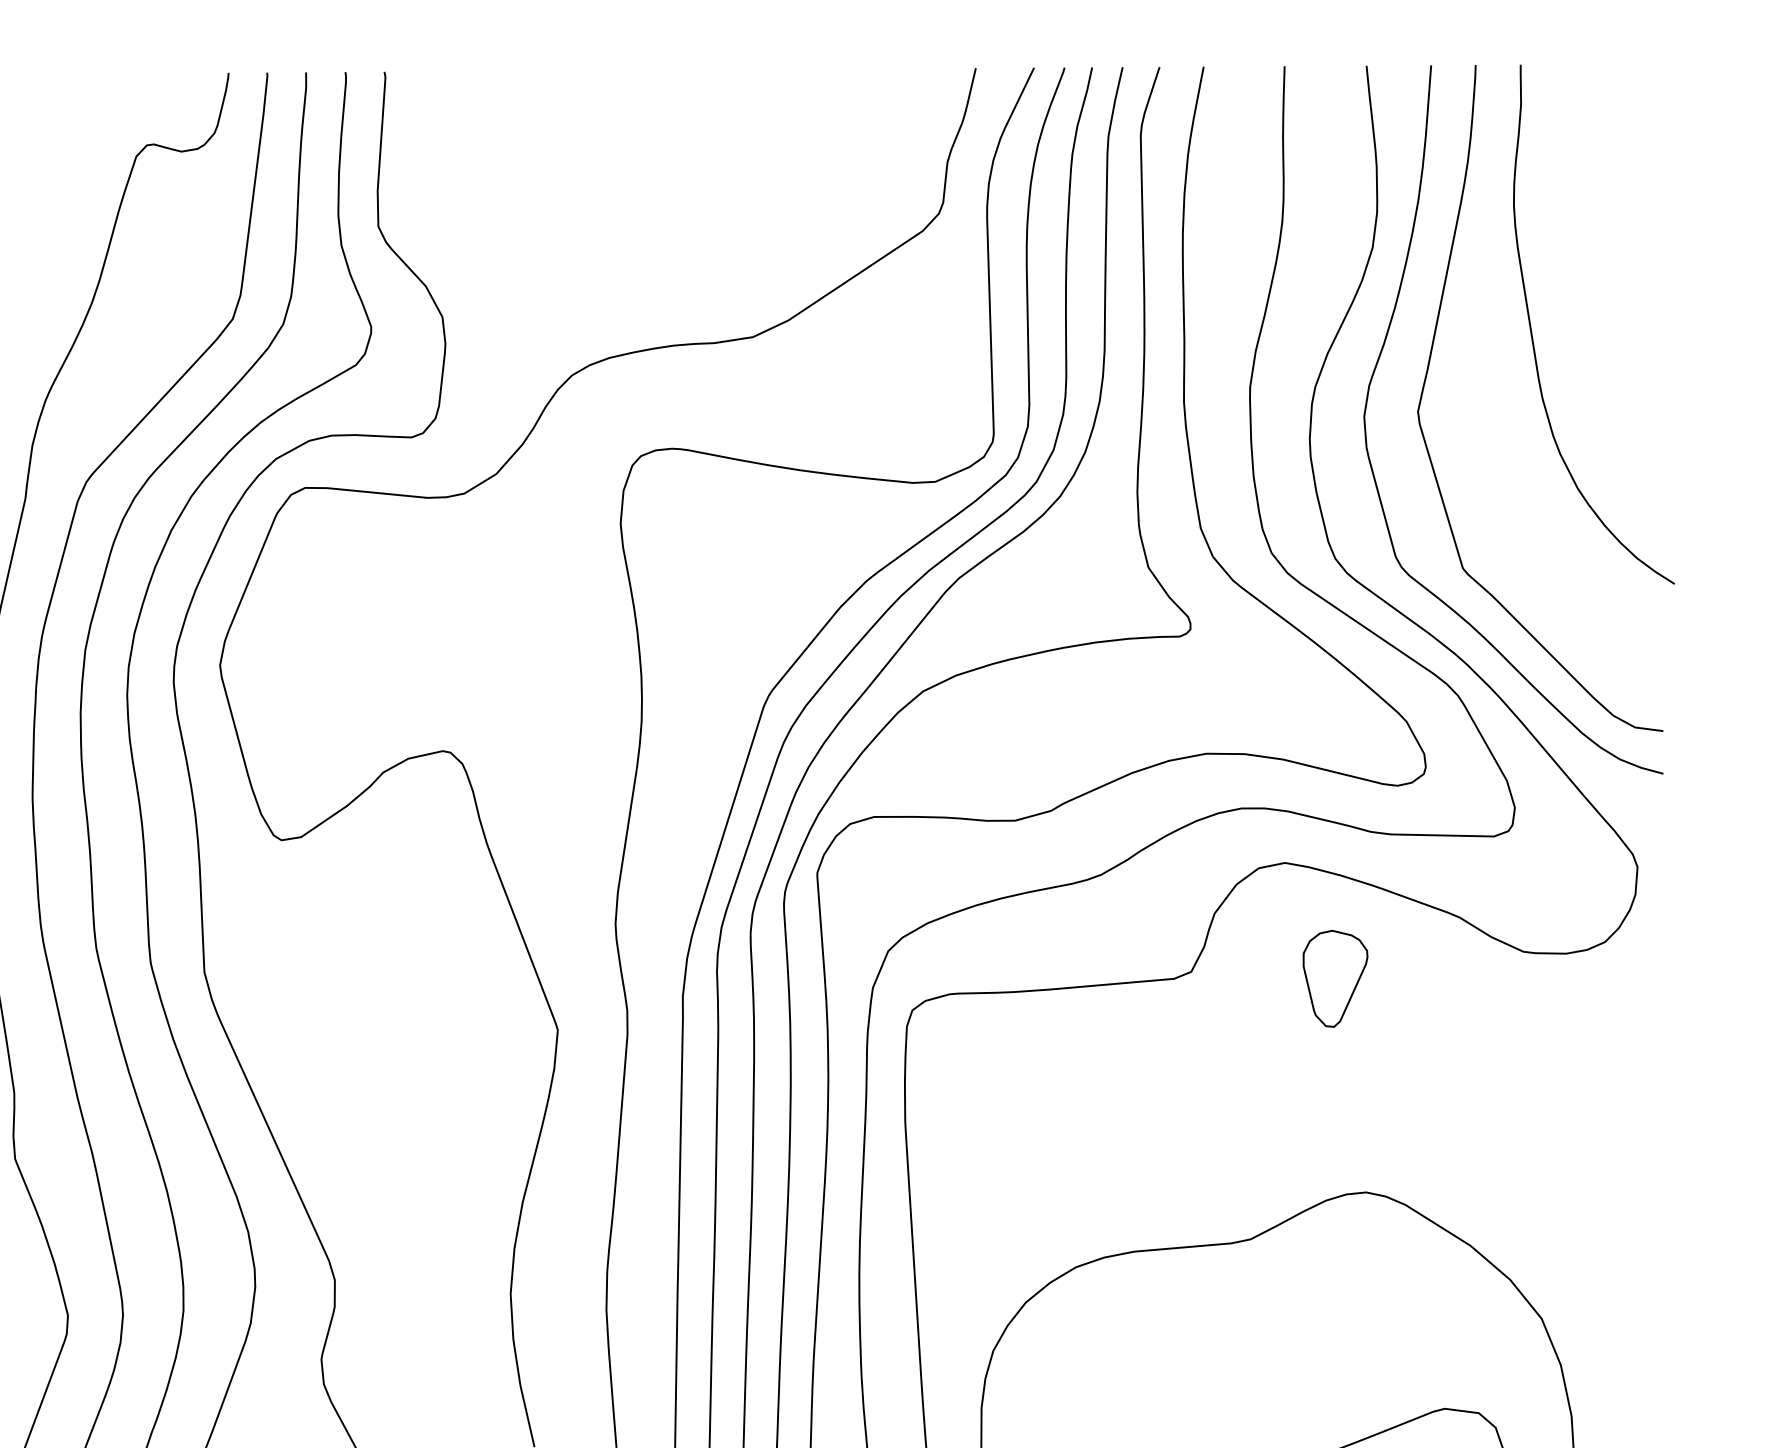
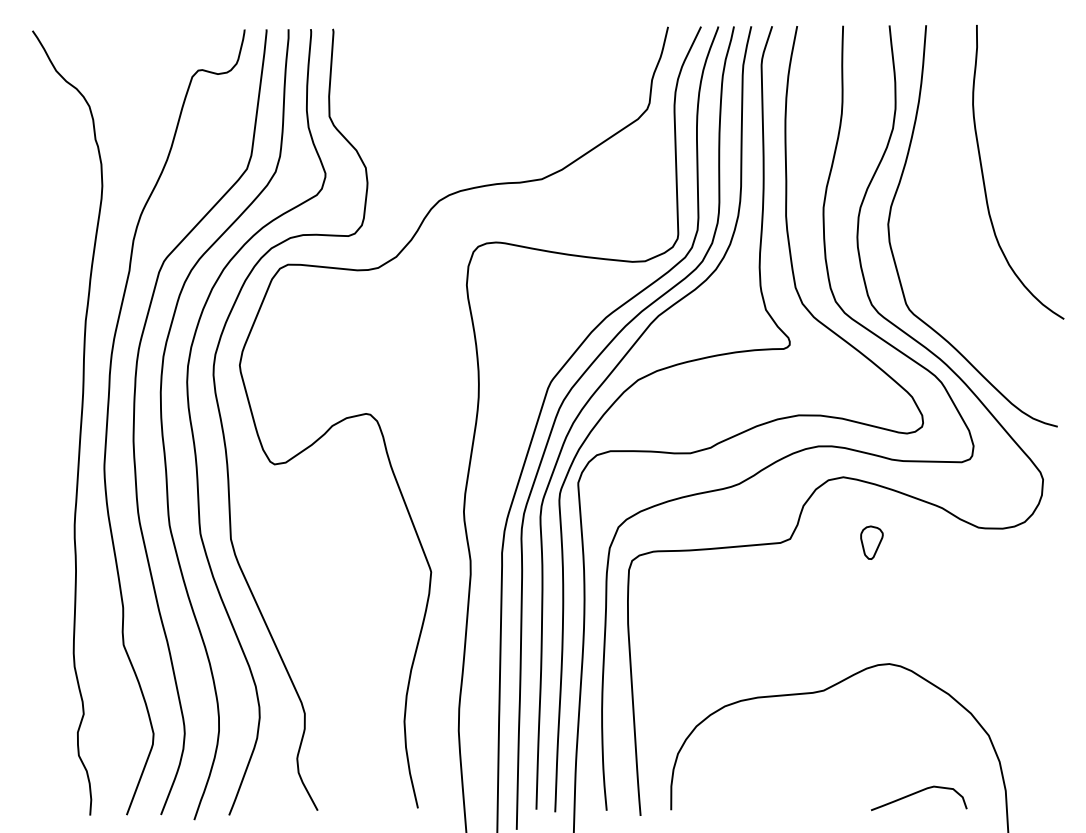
curve: (1429, 369) -> (925, 197), removed
part: (1334, 978) -> (871, 542), size x0.6

